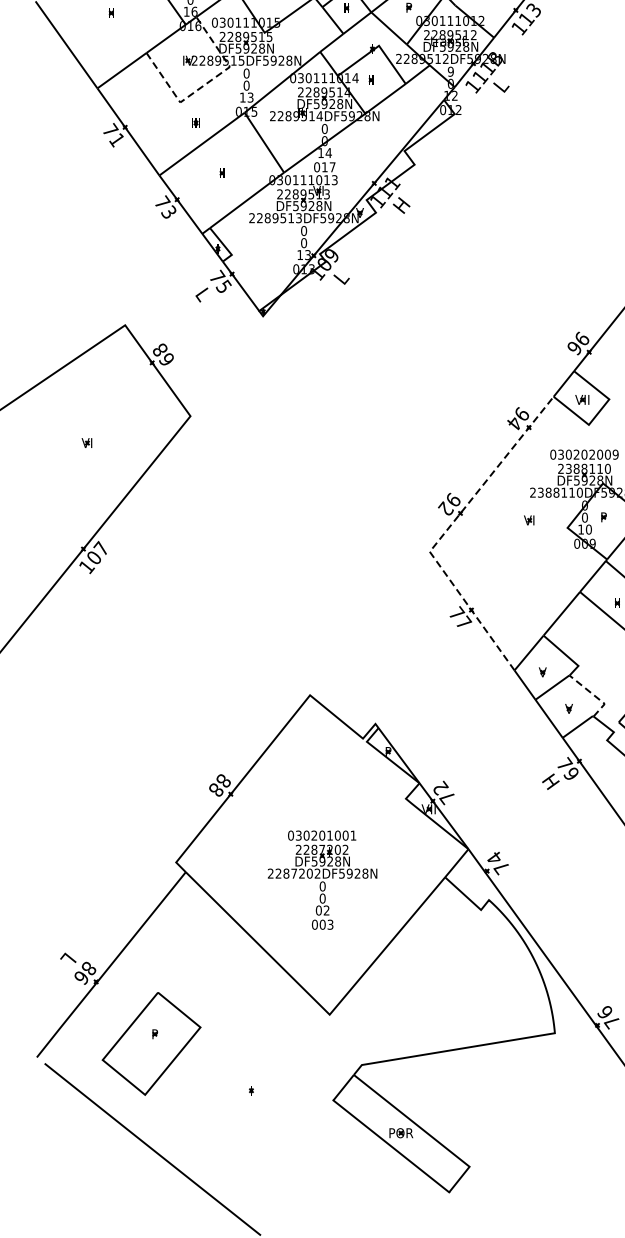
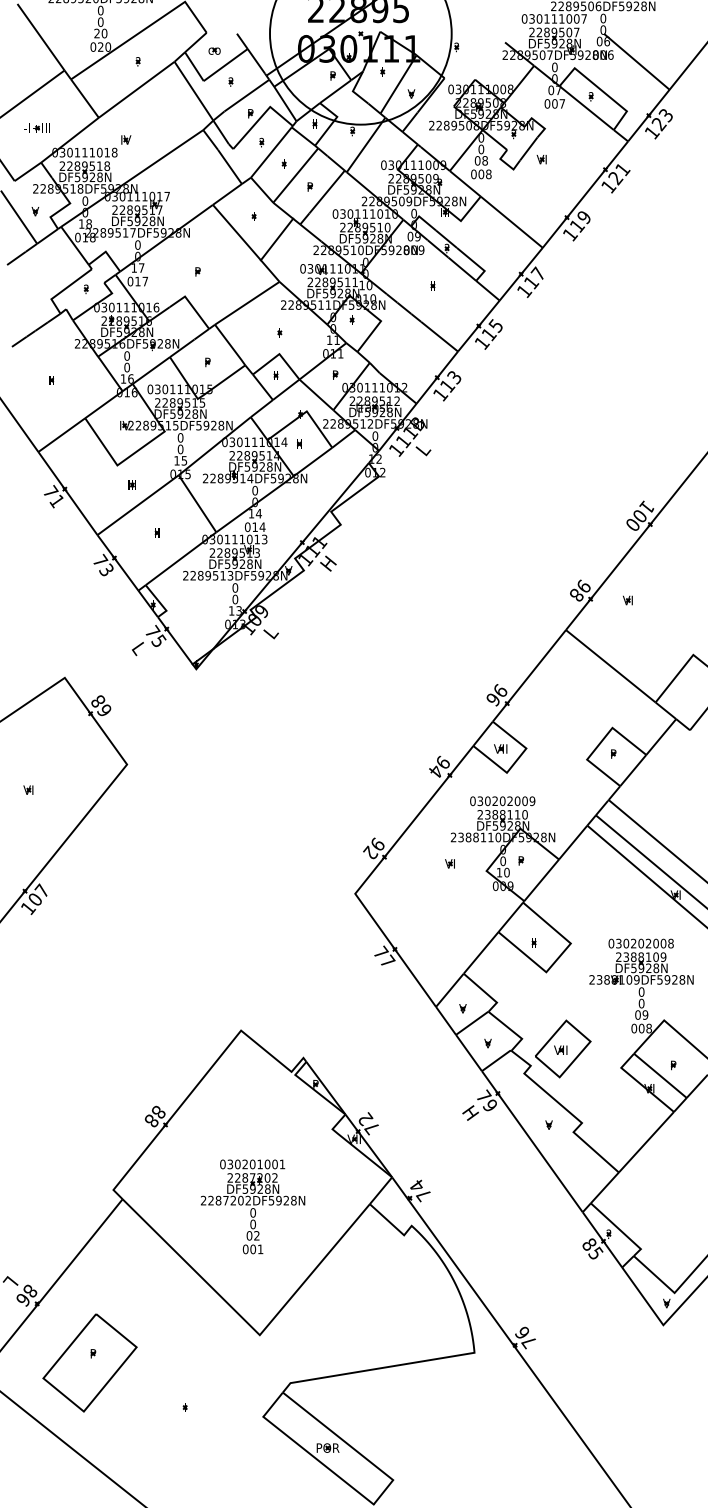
text: (449, 71) -> (374, 435), 9 -> 0
line: (205, 84) -> (141, 448), dashed -> solid
text: (250, 97) -> (184, 460), 13 -> 15
text: (332, 166) -> (262, 526), 017 -> 014
line: (445, 531) -> (370, 874), dashed -> solid
line: (594, 695) -> (512, 1030), dashed -> solid
text: (330, 924) -> (260, 1249), 003 -> 001

